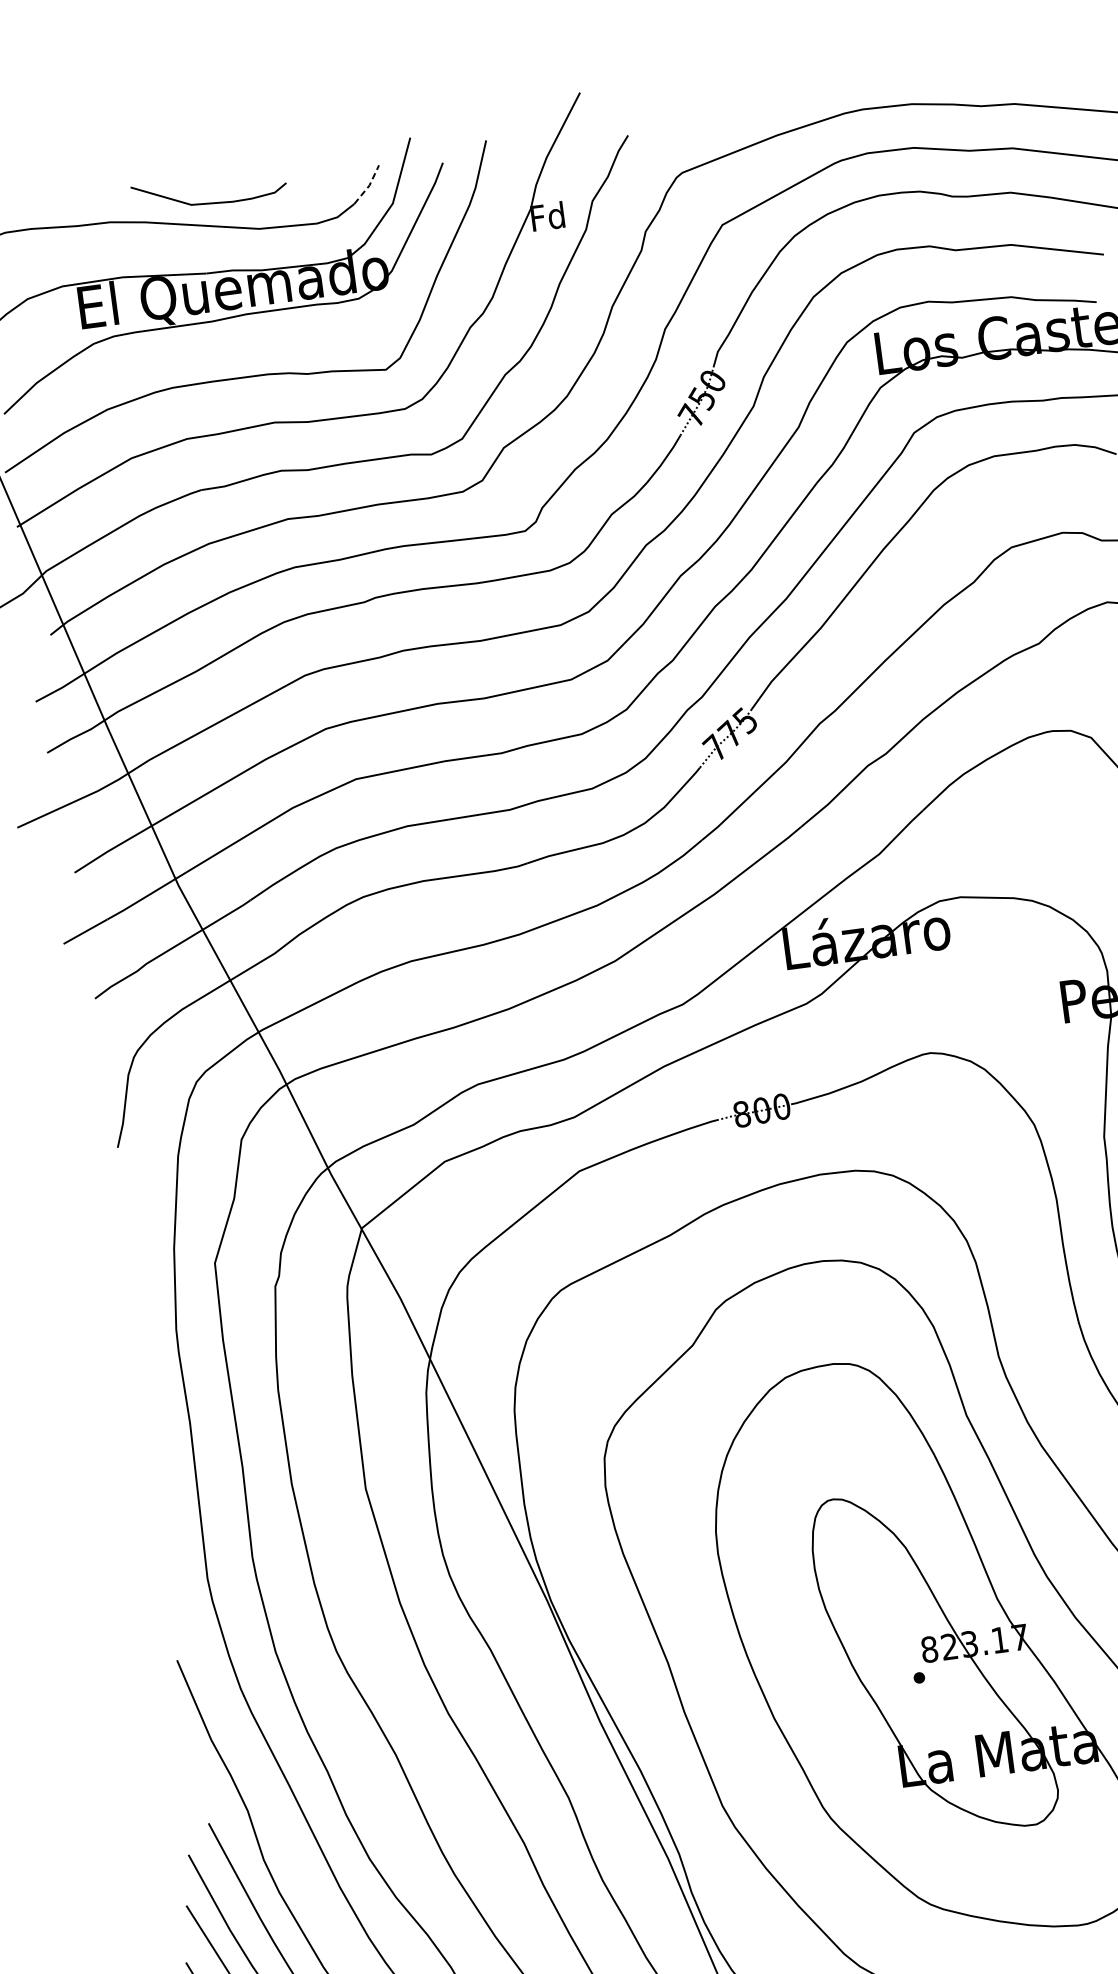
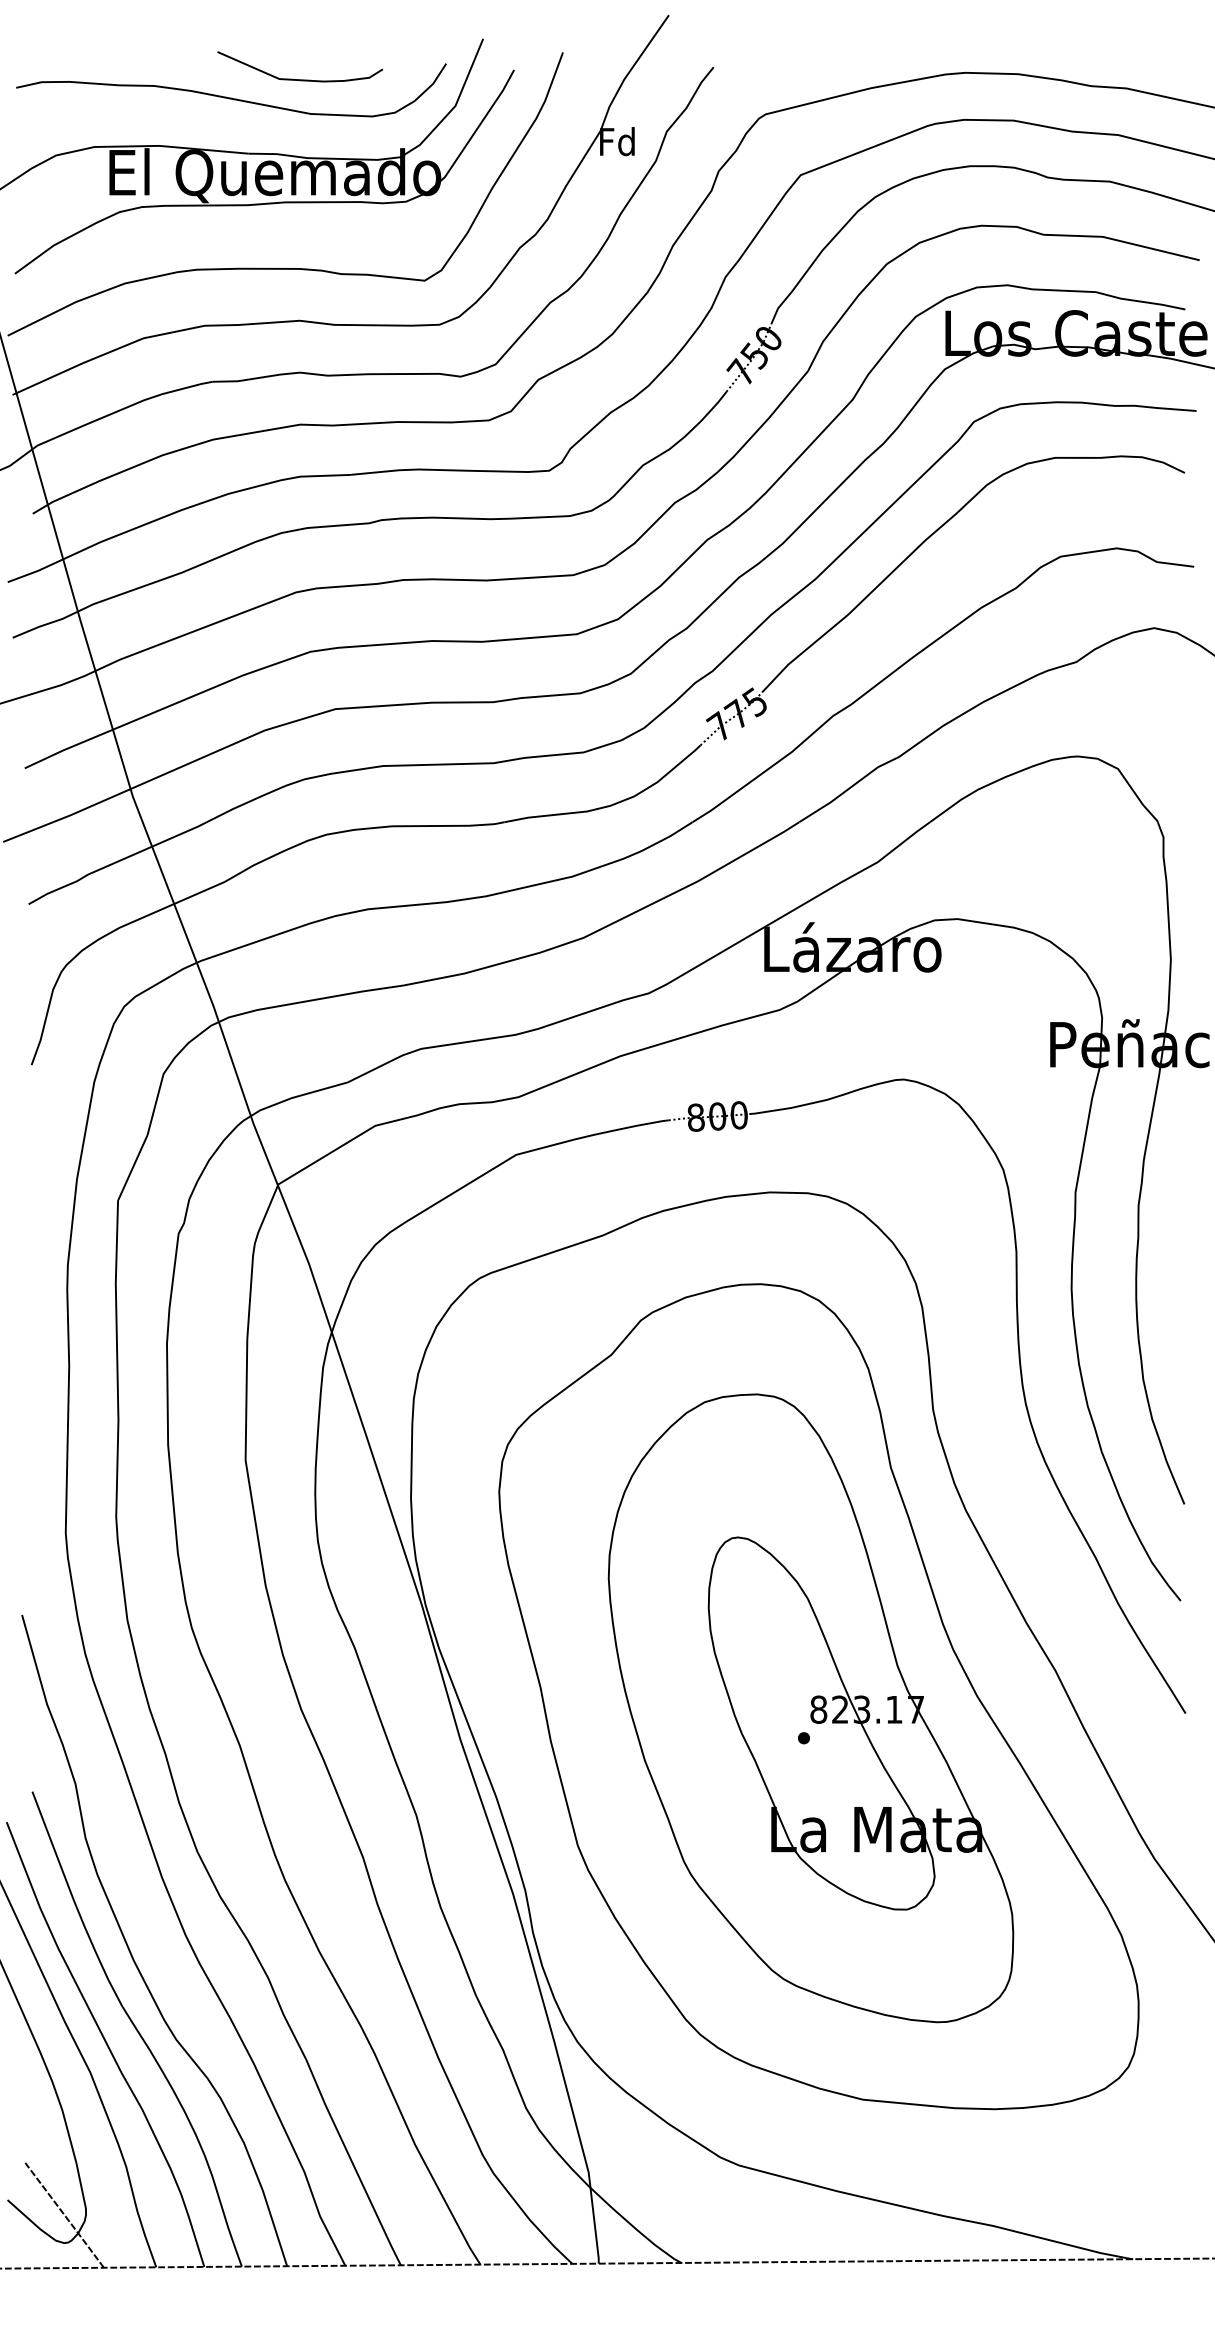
line: (369, 185) -> (433, 83), dashed -> solid
curve: (210, 202) -> (299, 79), moved

